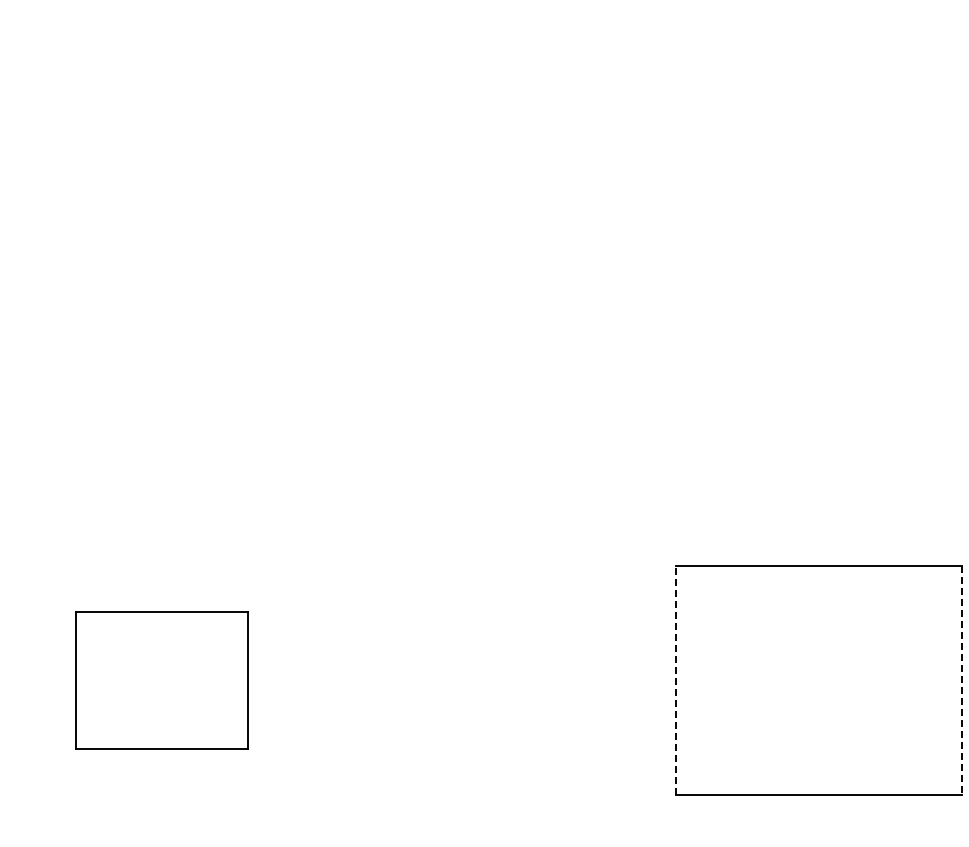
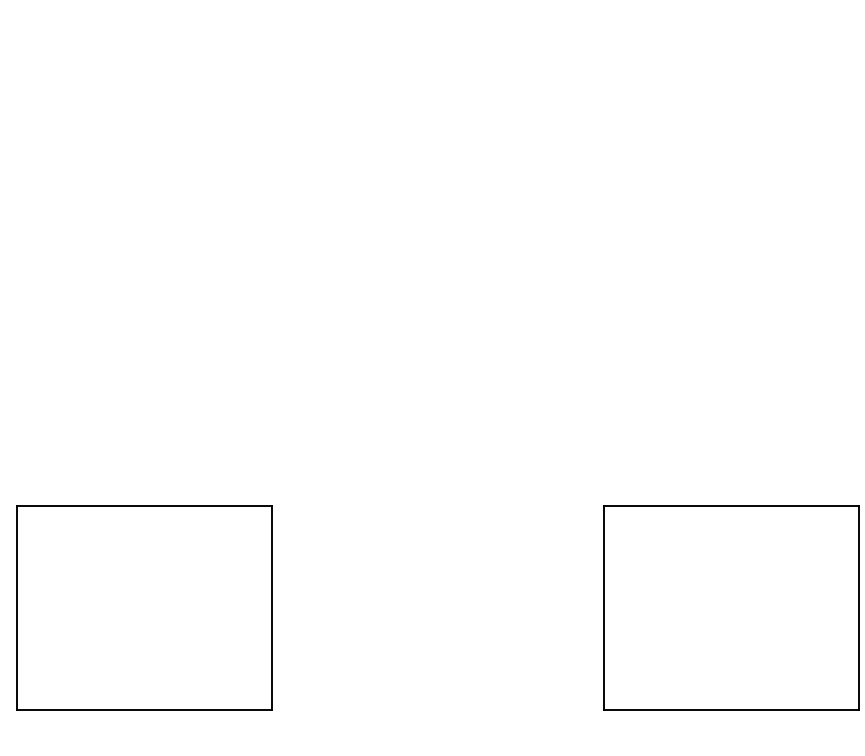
part: (161, 680) -> (144, 607), size x1.67
line: (676, 680) -> (603, 607), dashed -> solid
line: (962, 681) -> (859, 608), dashed -> solid

